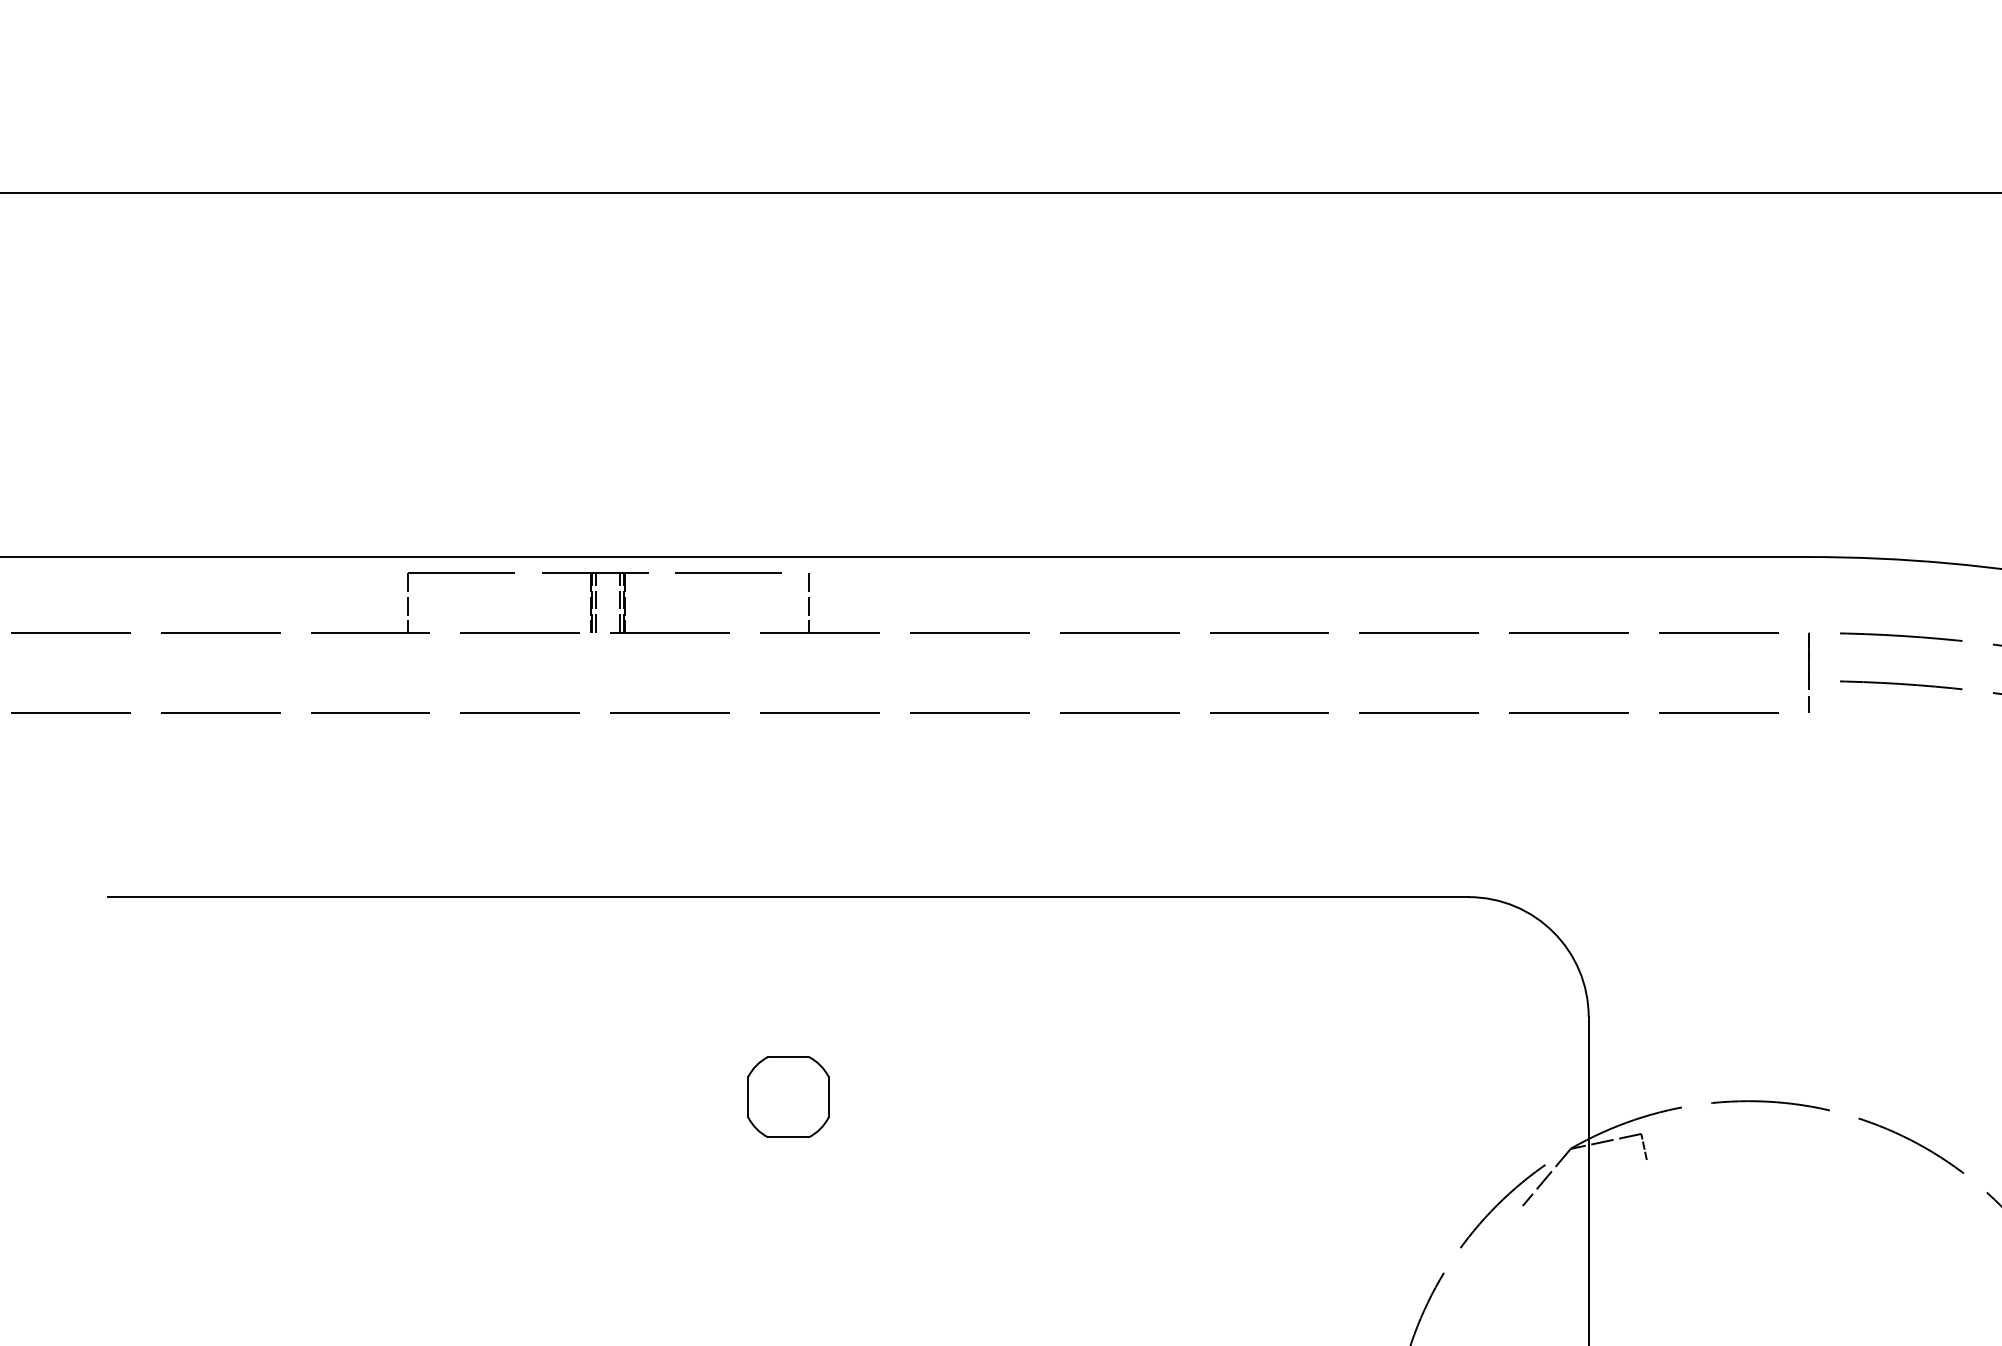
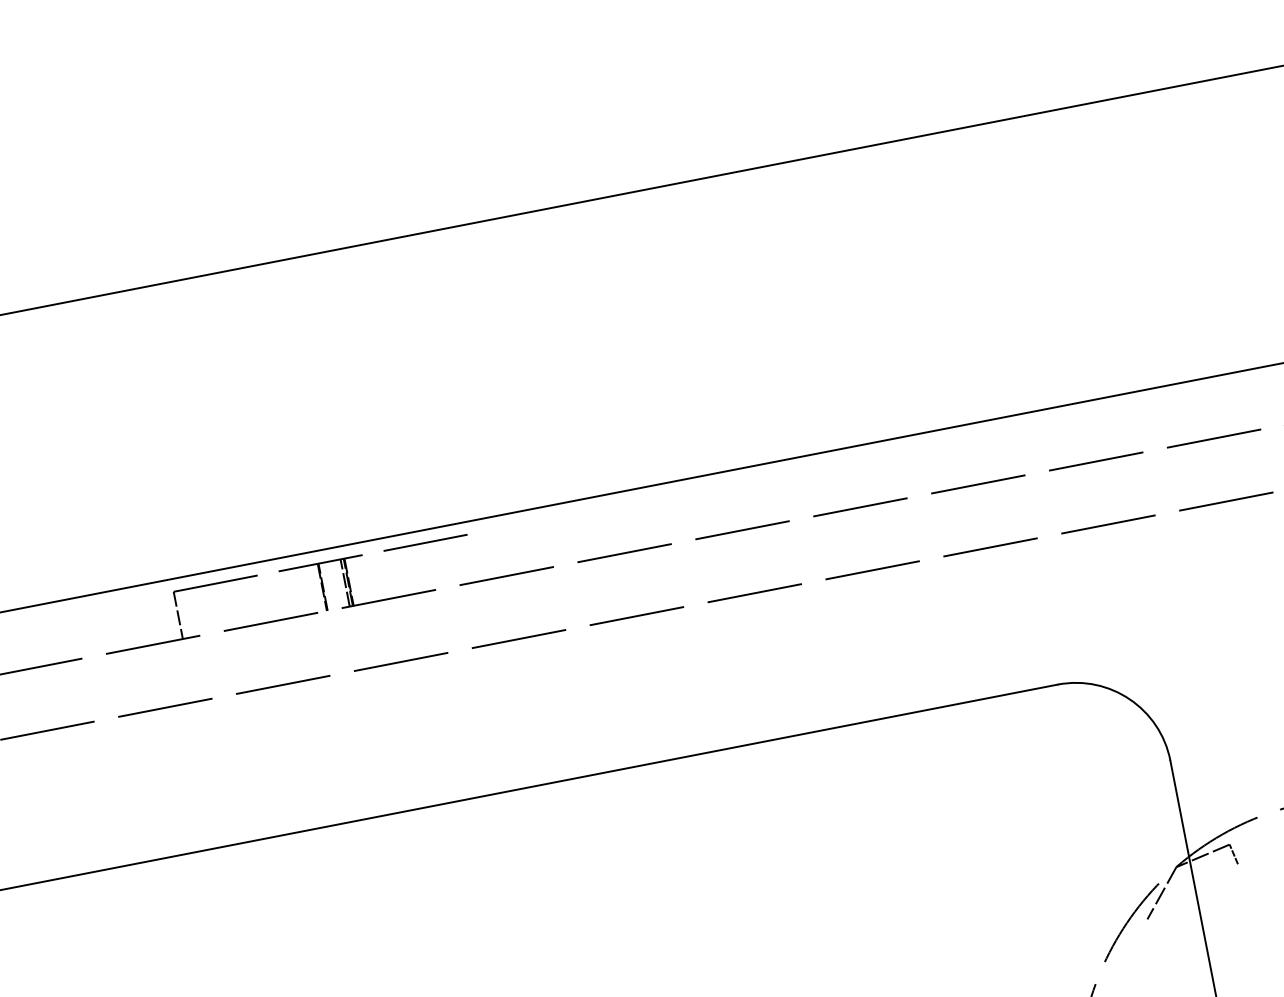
line: (596, 603) -> (326, 587), removed
line: (808, 603) -> (493, 554), removed
part: (788, 1096) -> (552, 945), removed

